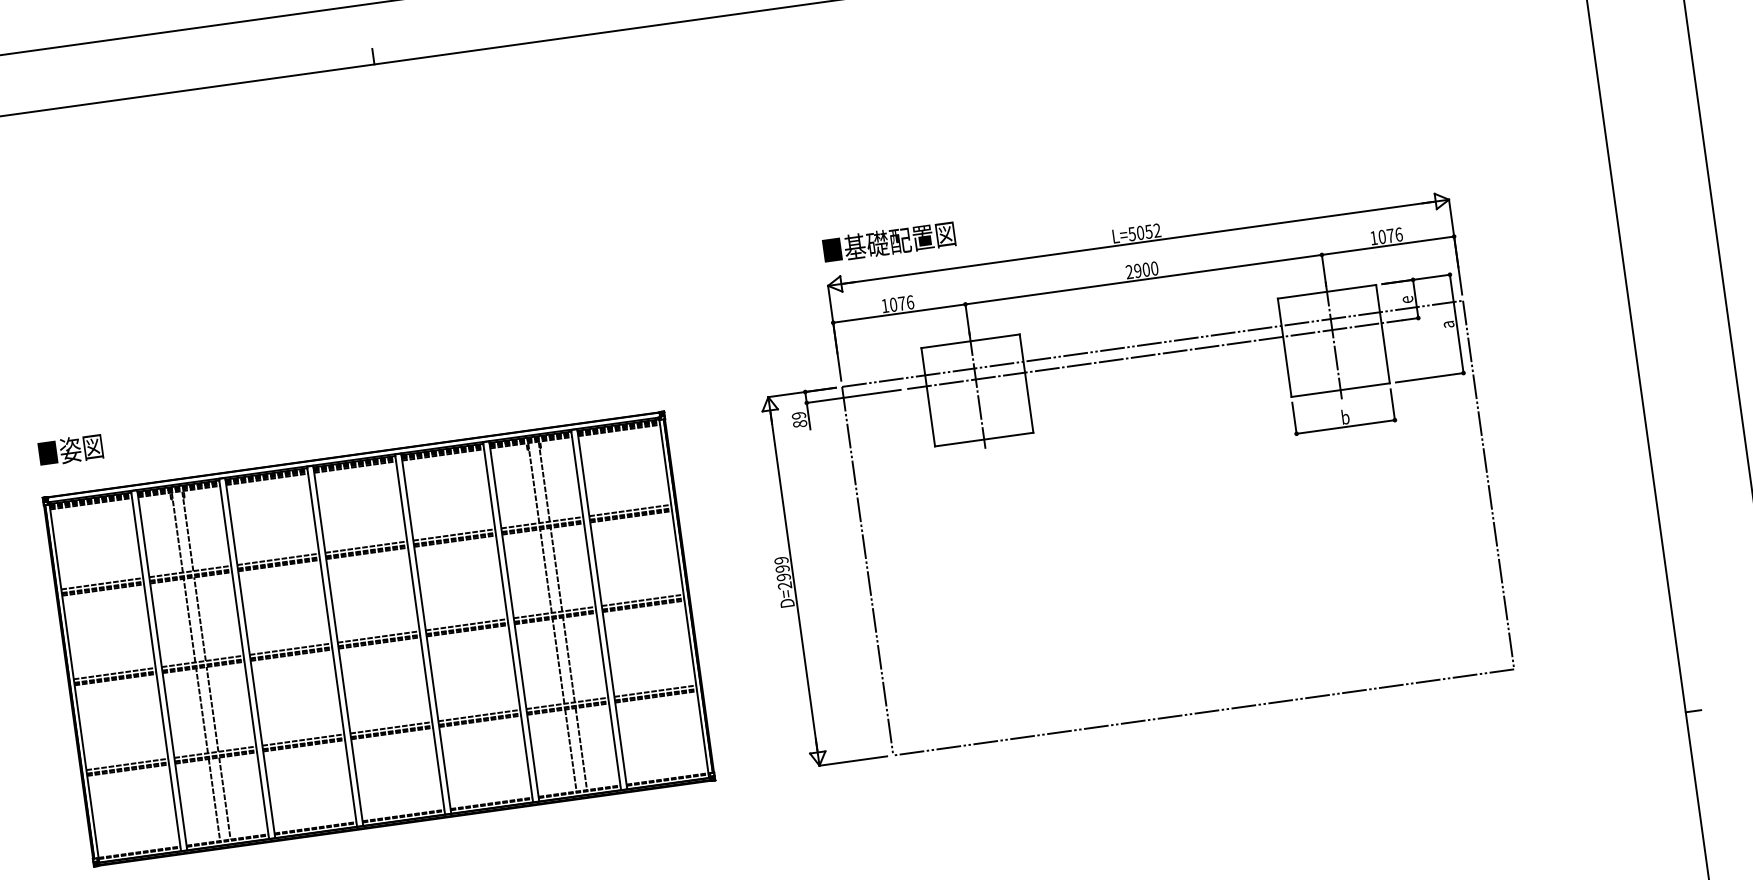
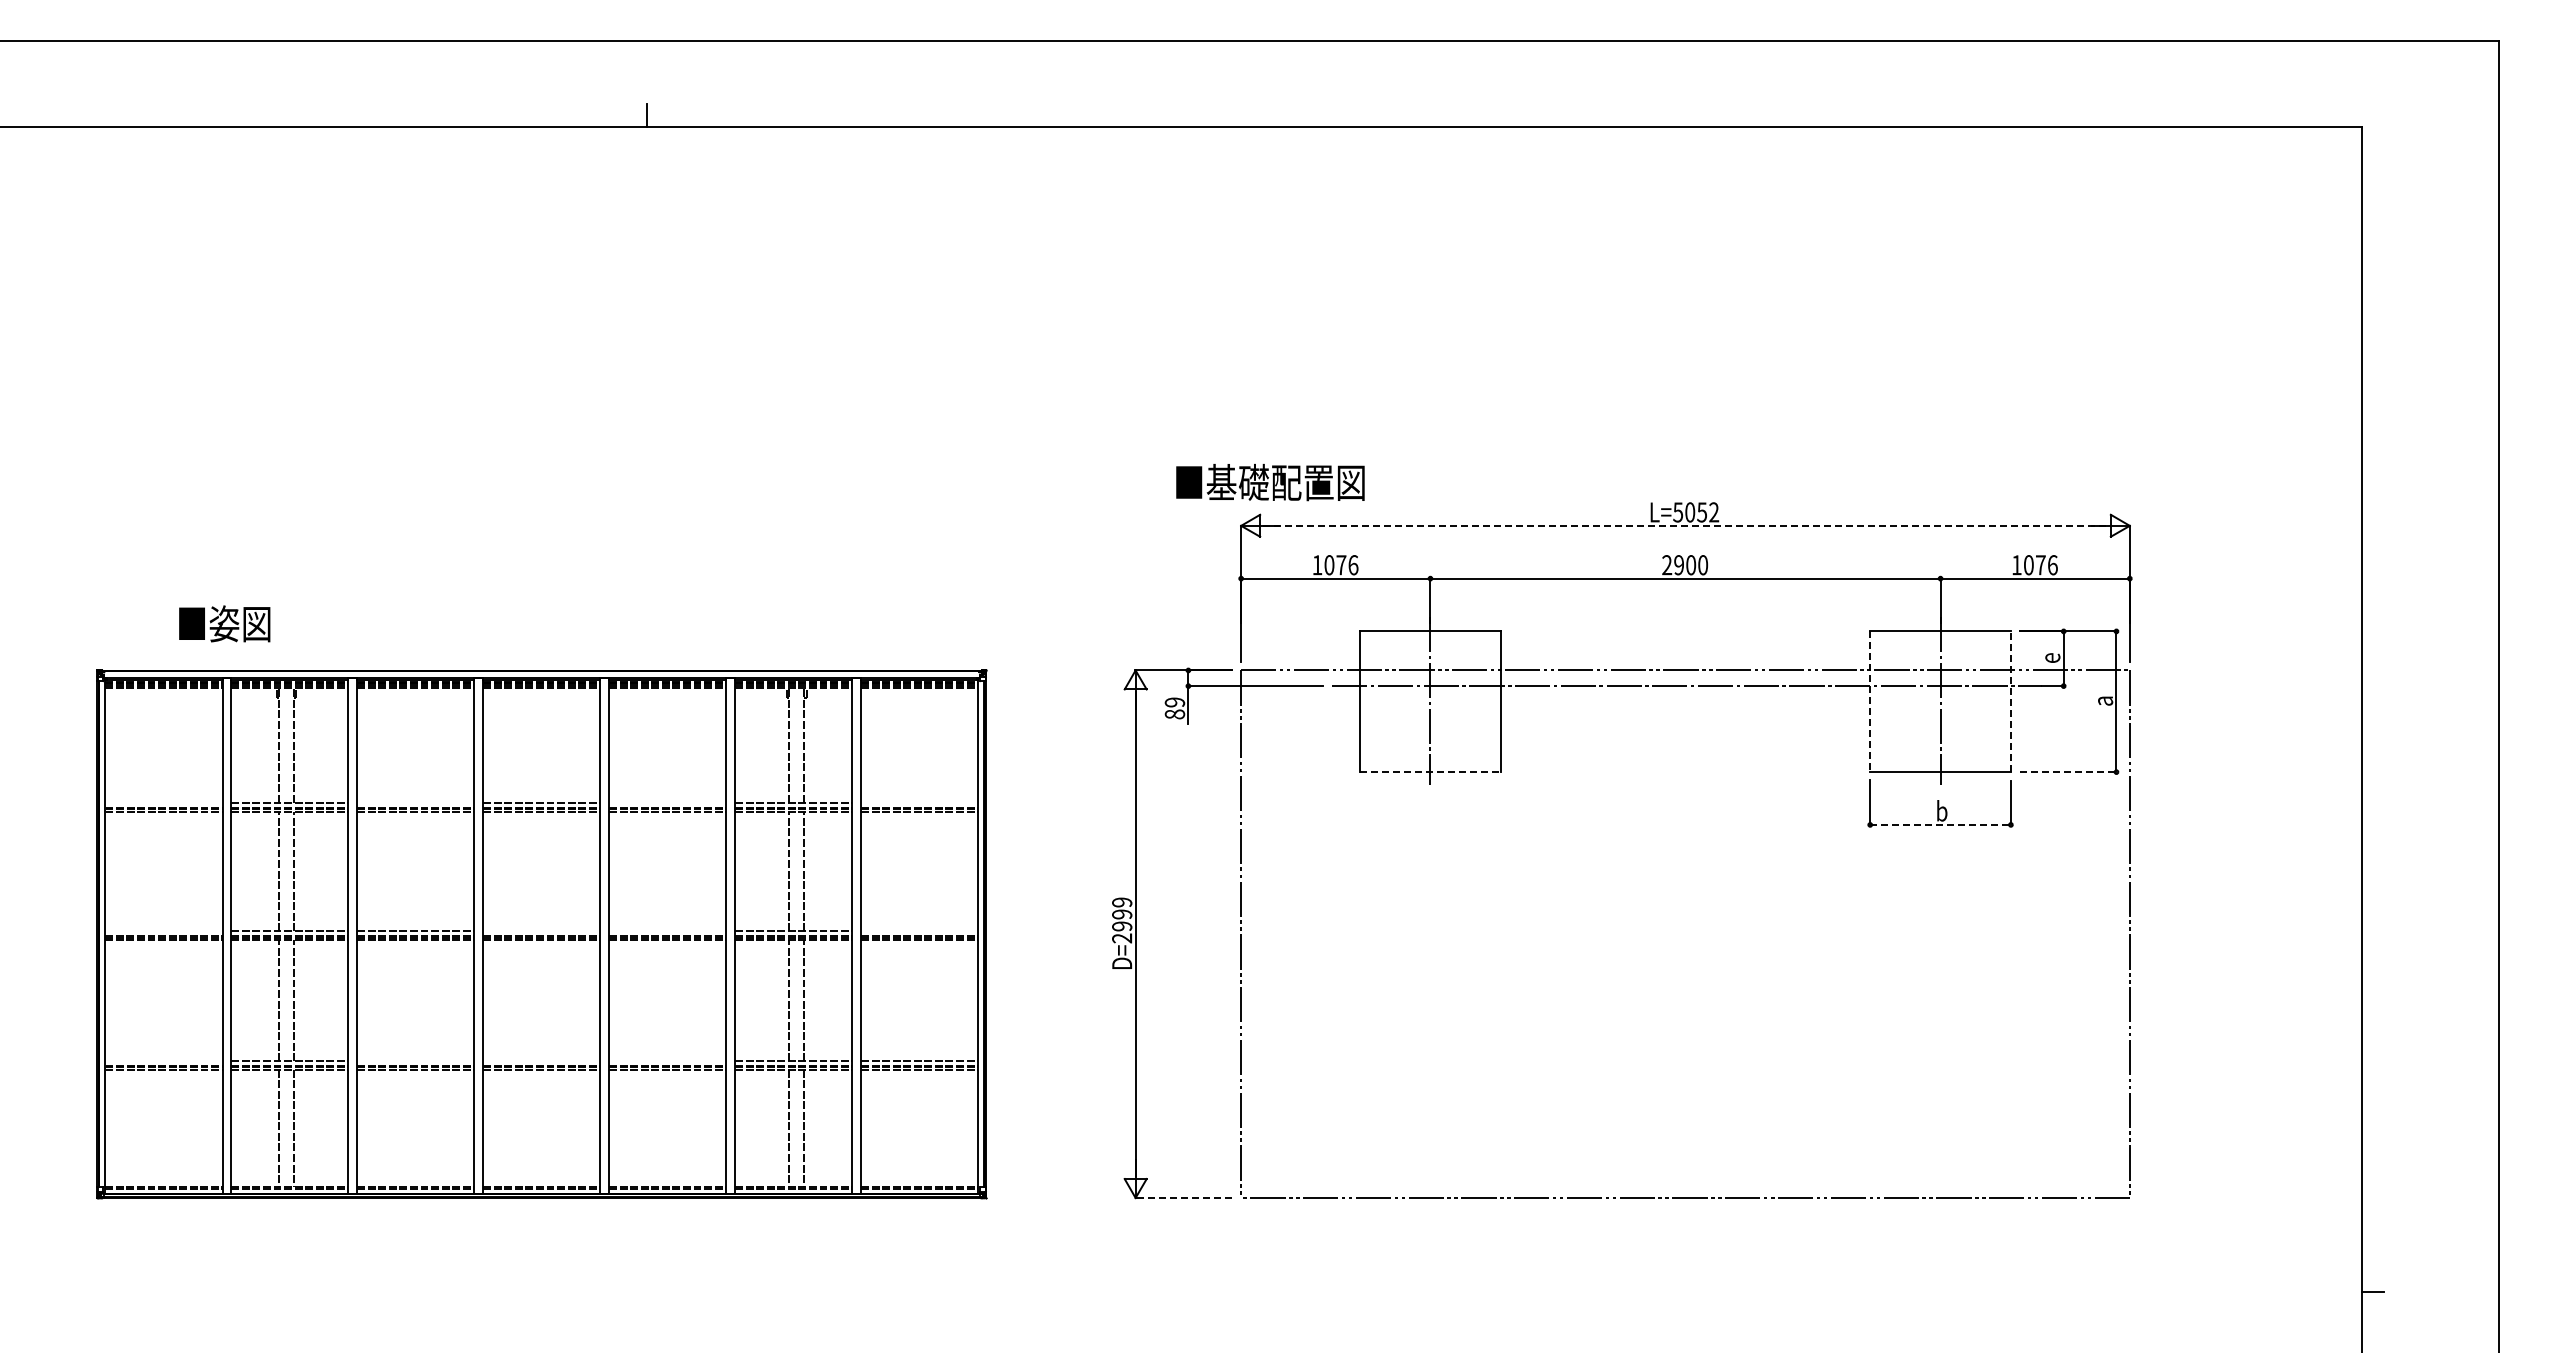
text: (889, 242) -> (1270, 482), moved
line: (1139, 242) -> (1686, 525), solid -> dashed
line: (1382, 333) -> (2010, 701), solid -> dashed
line: (1284, 348) -> (1870, 702), solid -> dashed
line: (1430, 377) -> (2068, 772), solid -> dashed
line: (1346, 426) -> (1941, 824), solid -> dashed
line: (984, 439) -> (1430, 772), solid -> dashed
text: (70, 449) -> (224, 623), moved
line: (630, 510) -> (919, 802), removed
line: (454, 534) -> (667, 802), removed
line: (278, 559) -> (415, 802), removed
line: (101, 583) -> (163, 802), removed
line: (642, 600) -> (919, 931), removed
line: (466, 624) -> (667, 931), removed
line: (378, 637) -> (541, 931), removed
line: (114, 673) -> (163, 931), removed
line: (479, 715) -> (667, 1061), removed
line: (391, 727) -> (541, 1061), removed
line: (303, 740) -> (415, 1061), removed
line: (853, 761) -> (1183, 1198), solid -> dashed
line: (127, 764) -> (163, 1061), removed

